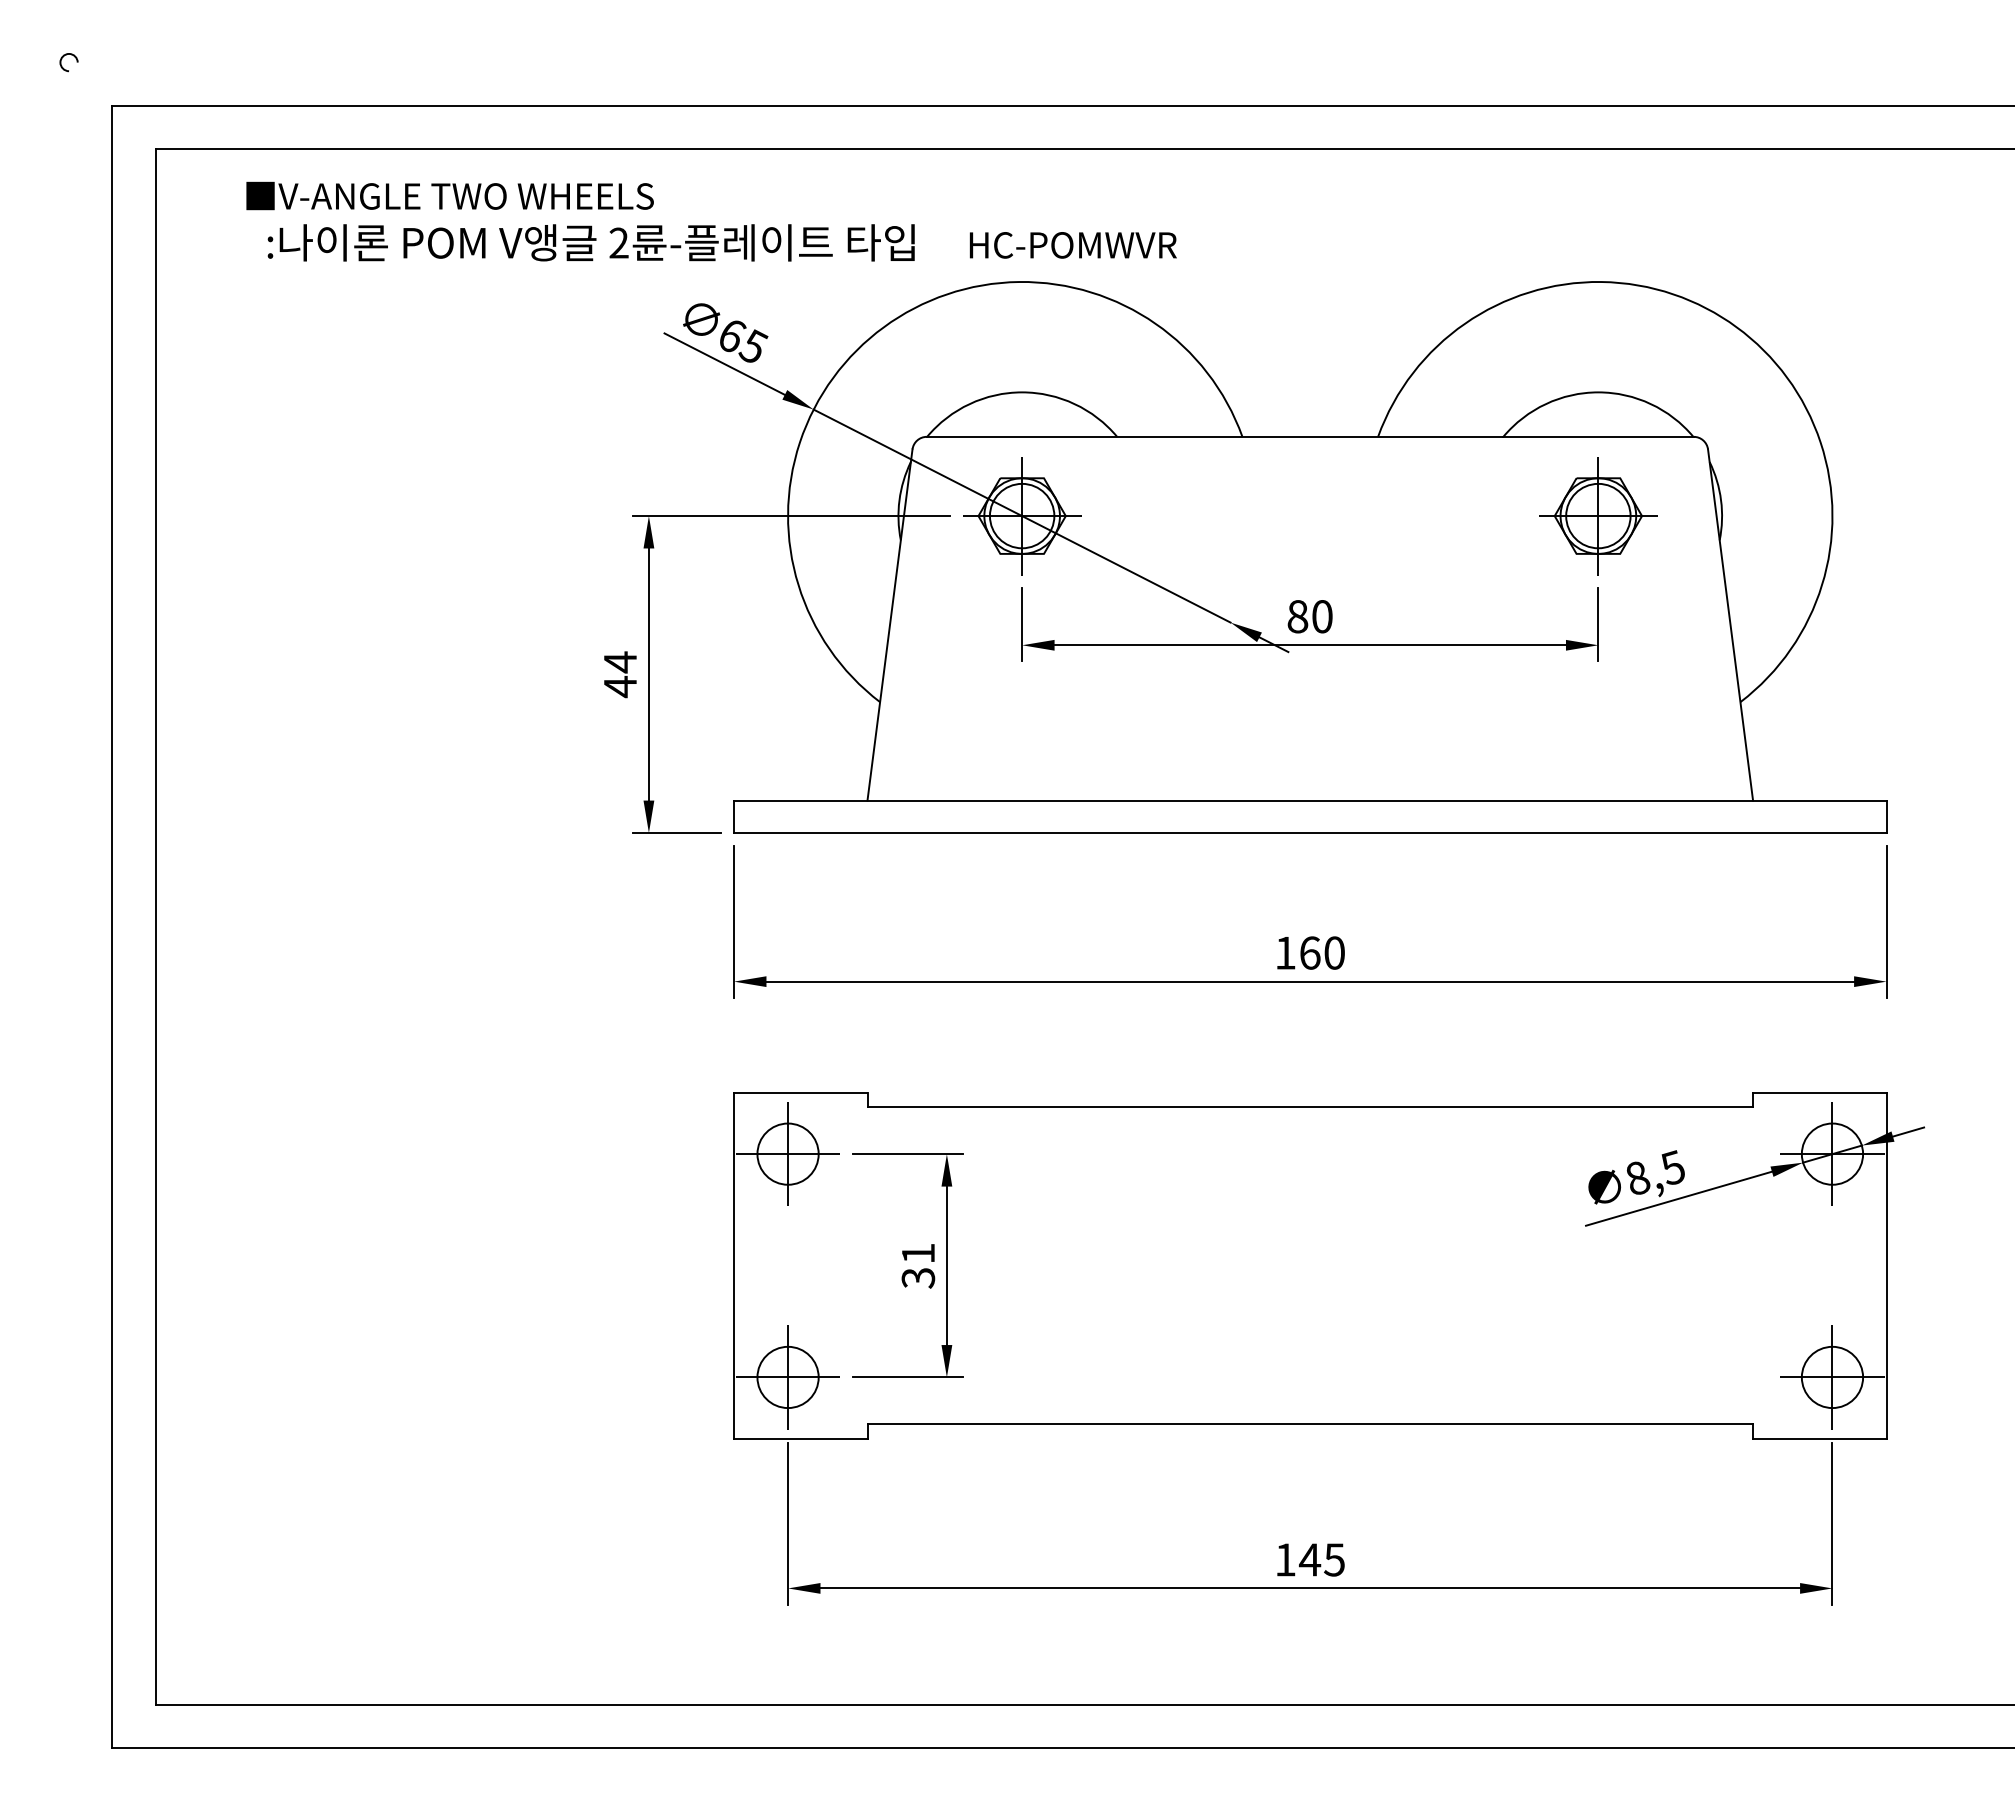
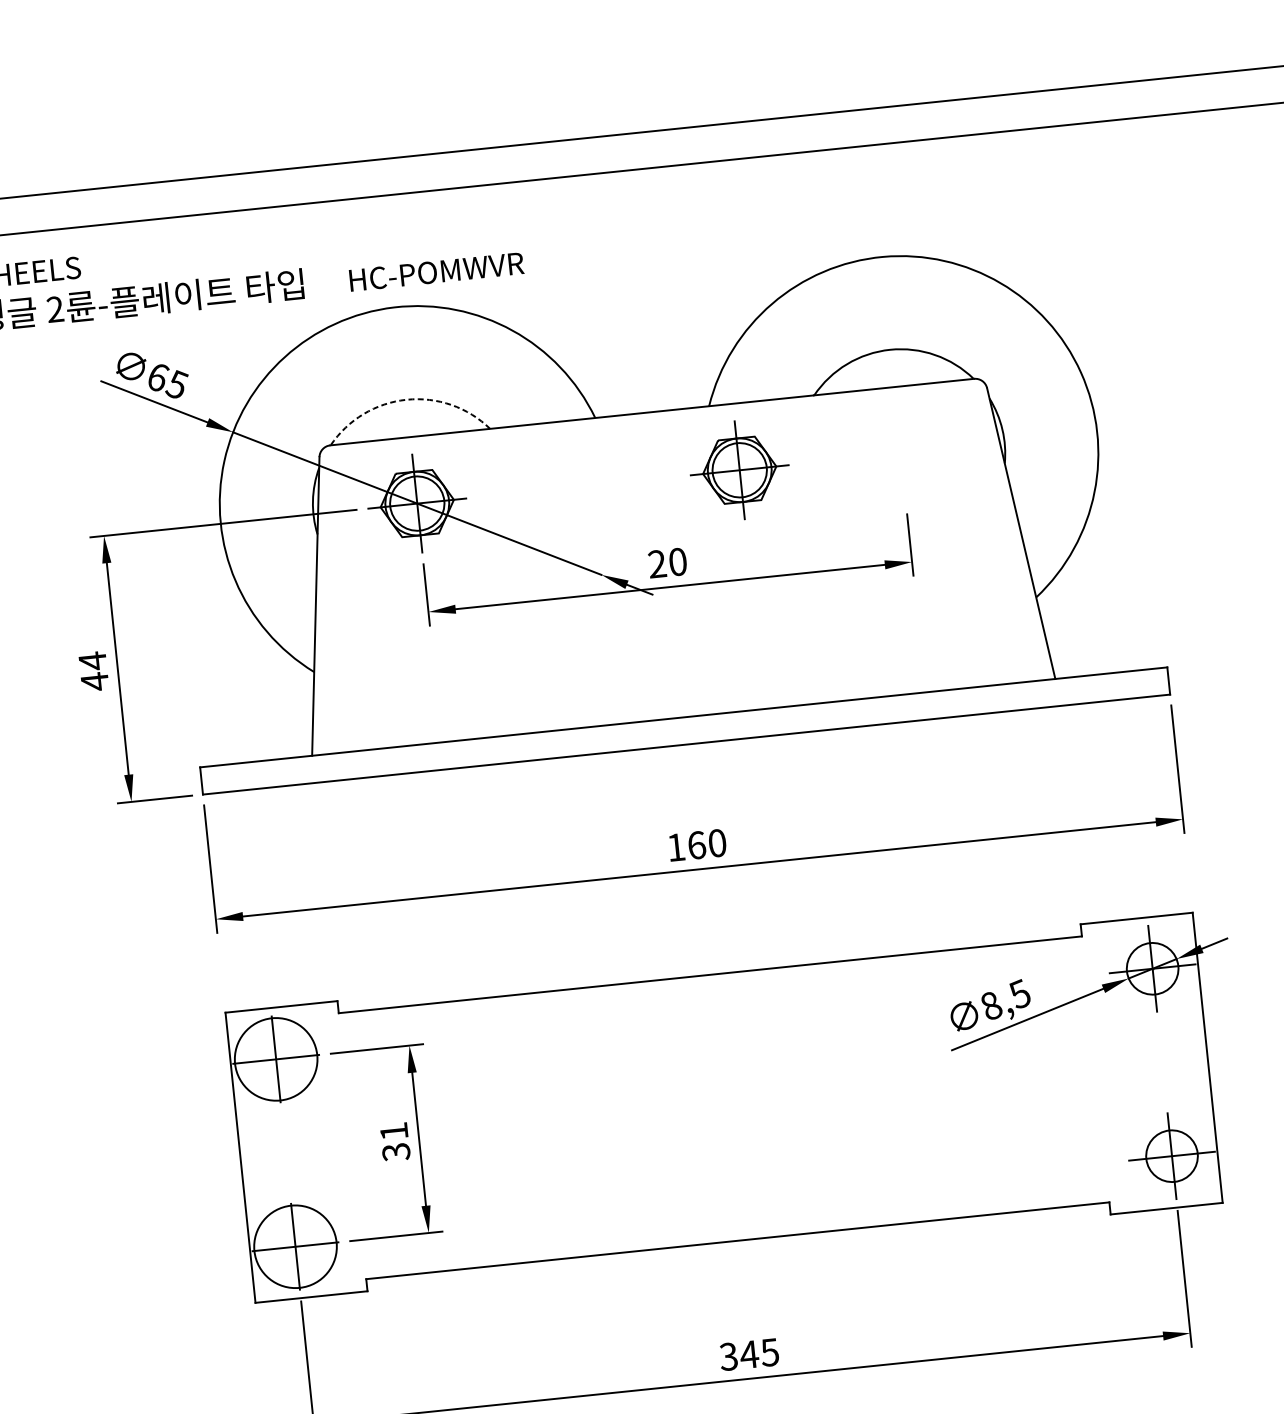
arc: (1022, 392) -> (406, 399), solid -> dashed
part: (1598, 516) -> (739, 470), moved
text: (1297, 616) -> (657, 563), 80 -> 20
circle: (787, 1153) -> (275, 1058), size x1.6
circle: (787, 1377) -> (295, 1246), size x1.6
text: (1285, 1559) -> (728, 1356), 145 -> 345

